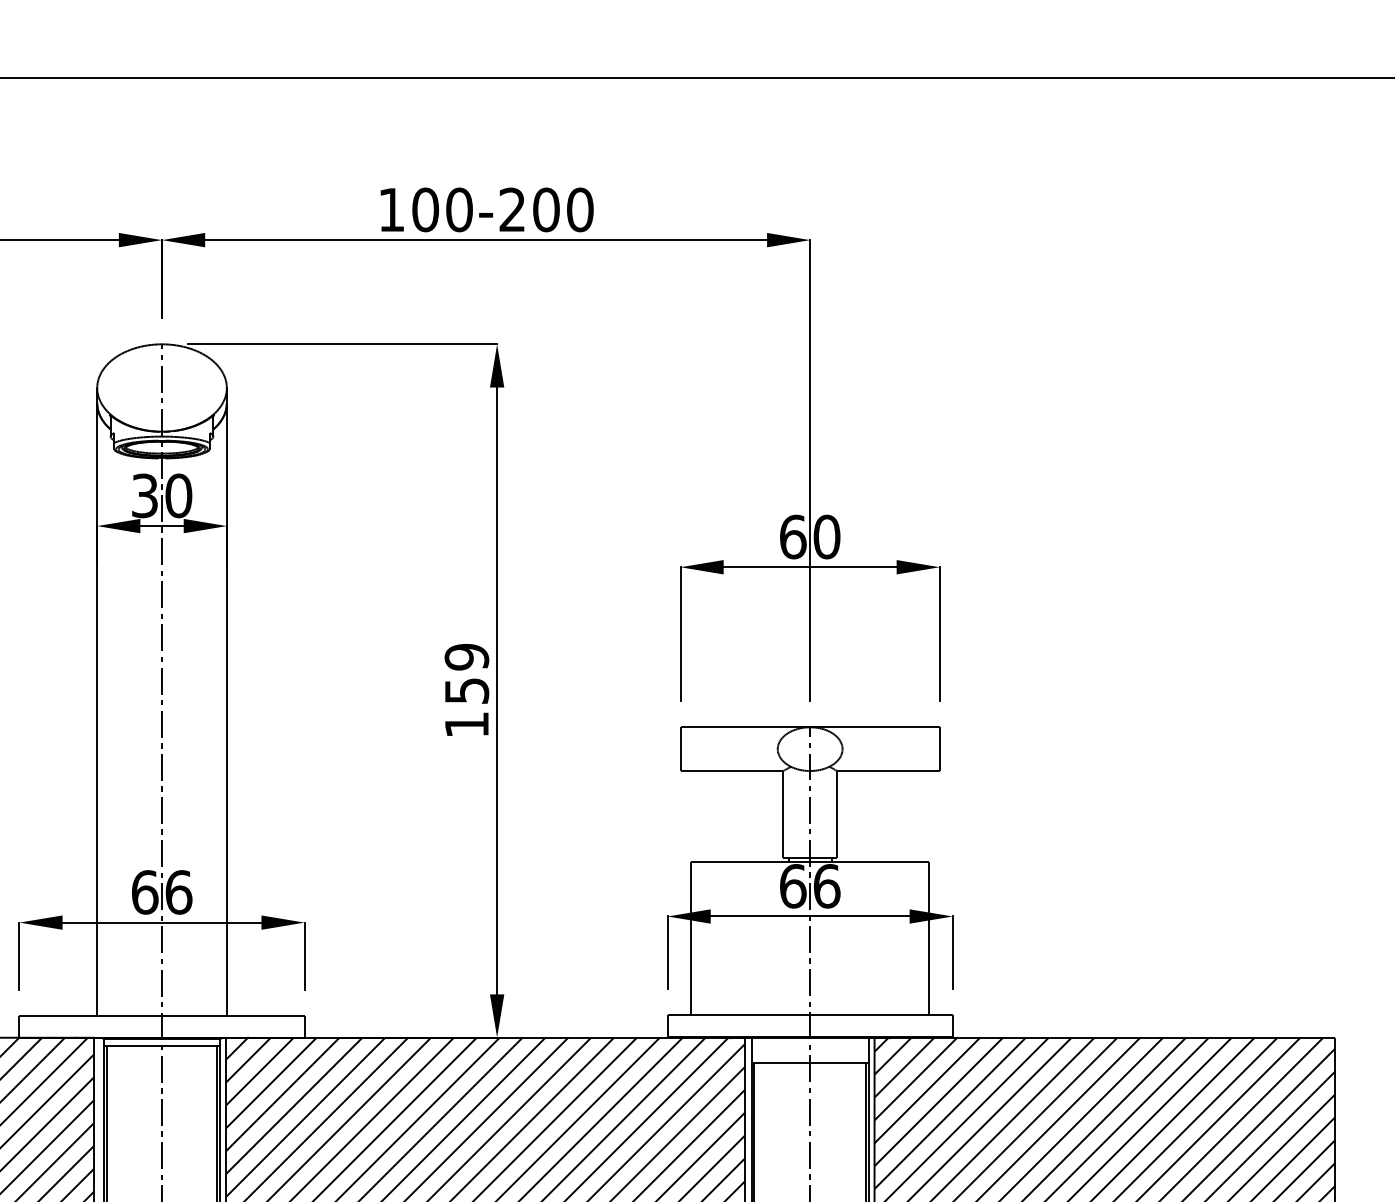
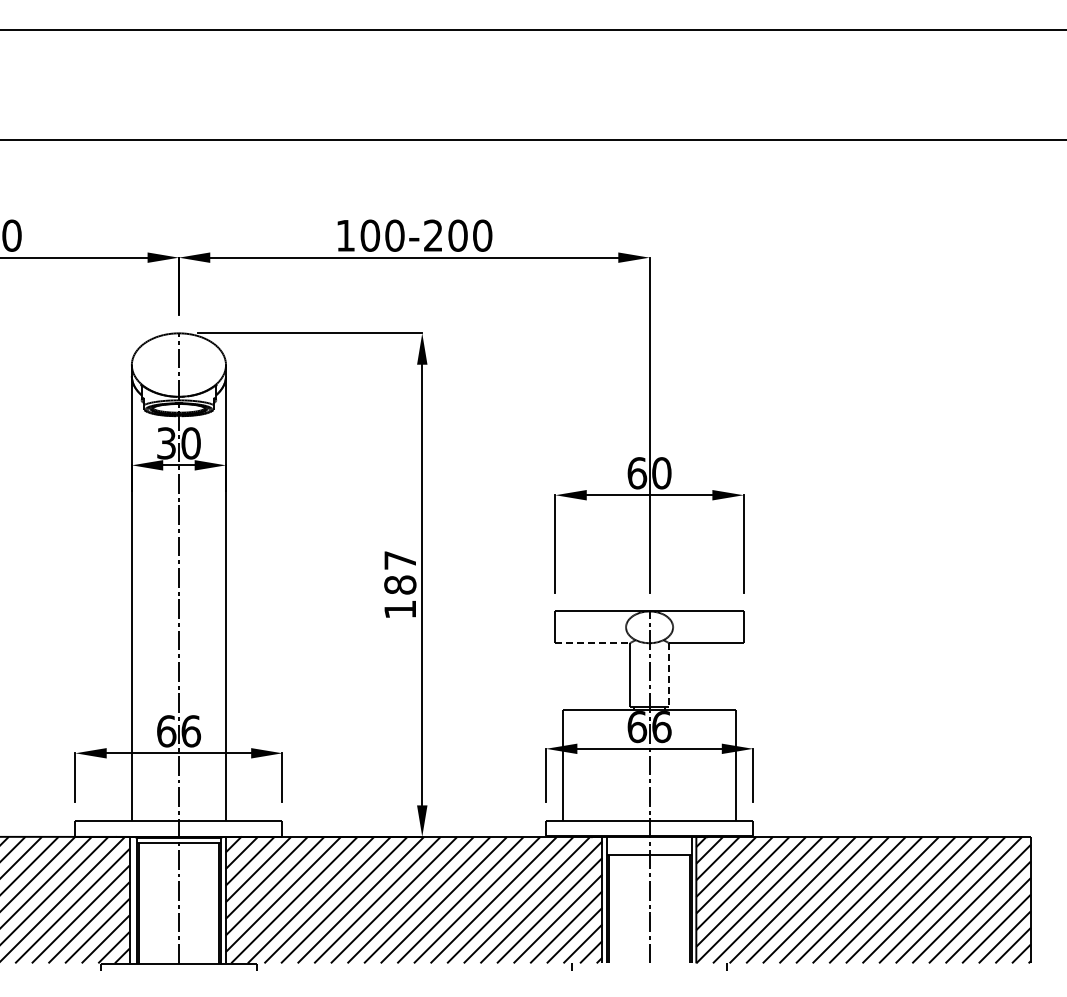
text: (467, 673) -> (400, 572), 159 -> 187
line: (732, 771) -> (593, 643), solid -> dashed
line: (837, 814) -> (669, 674), solid -> dashed

